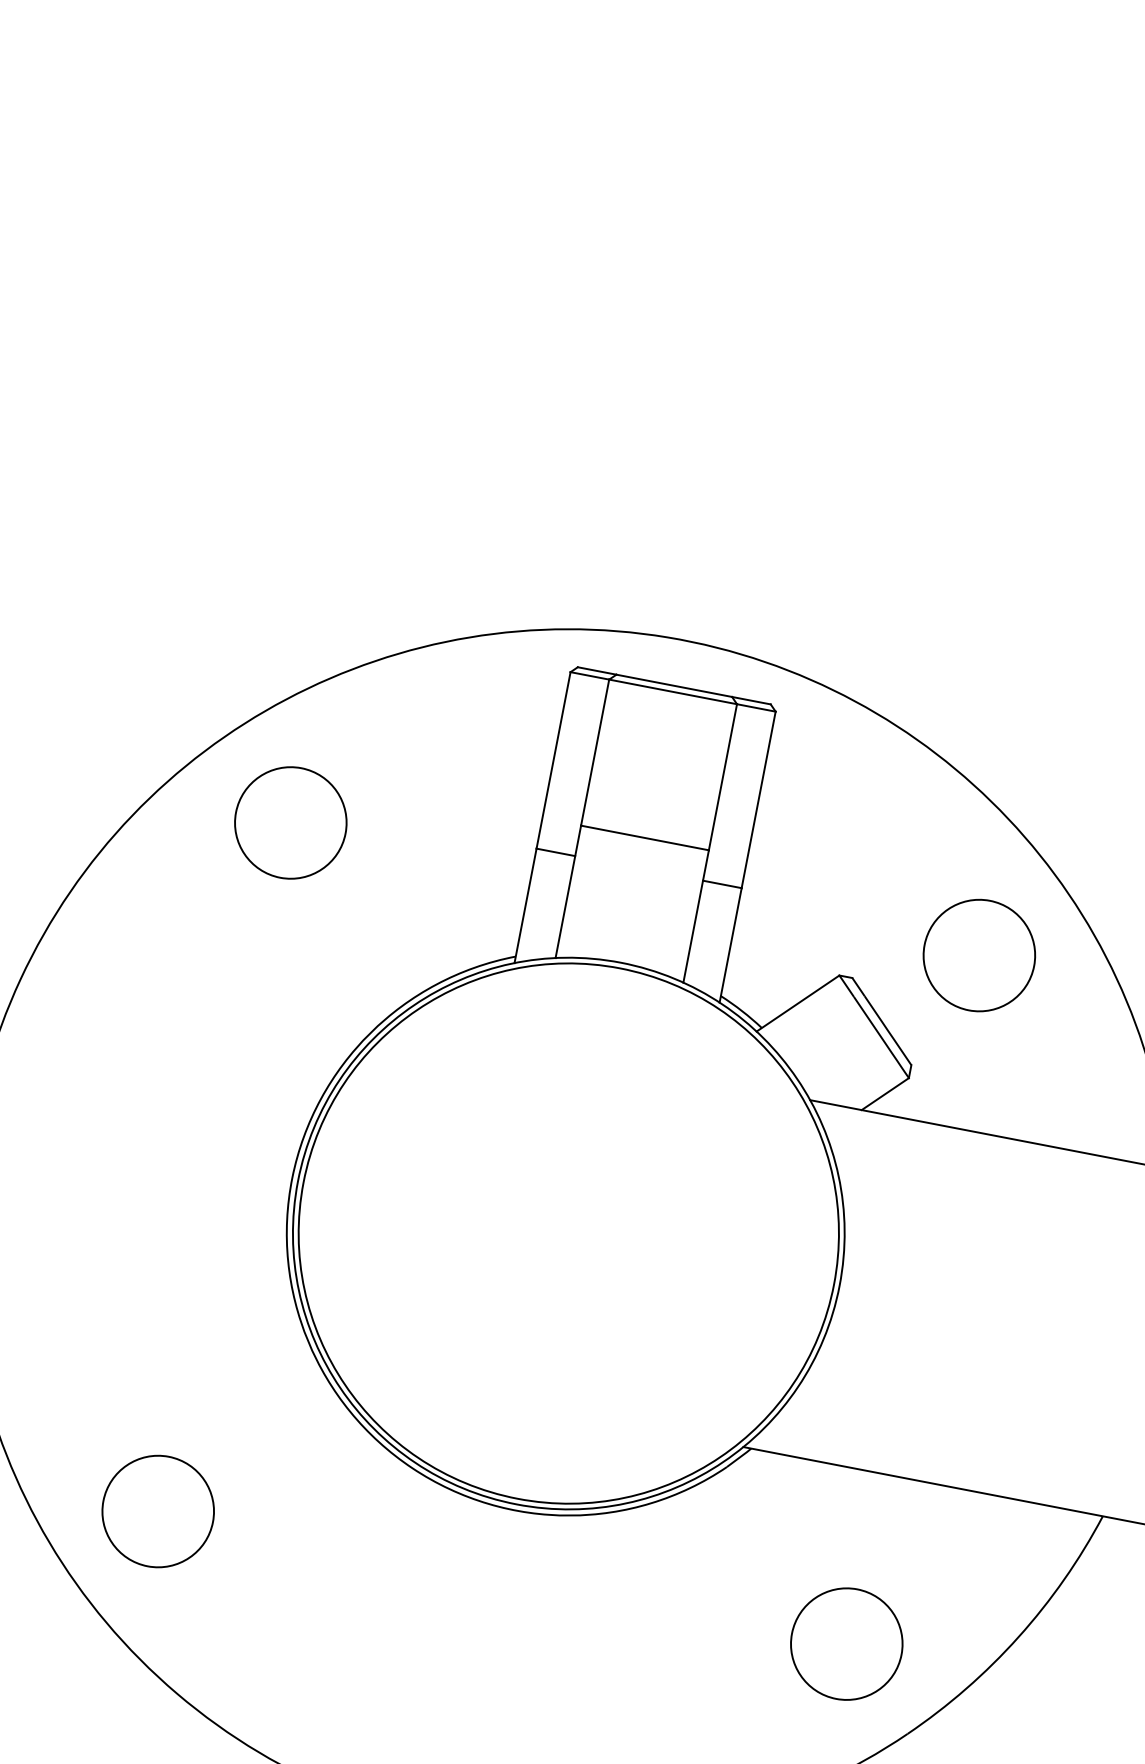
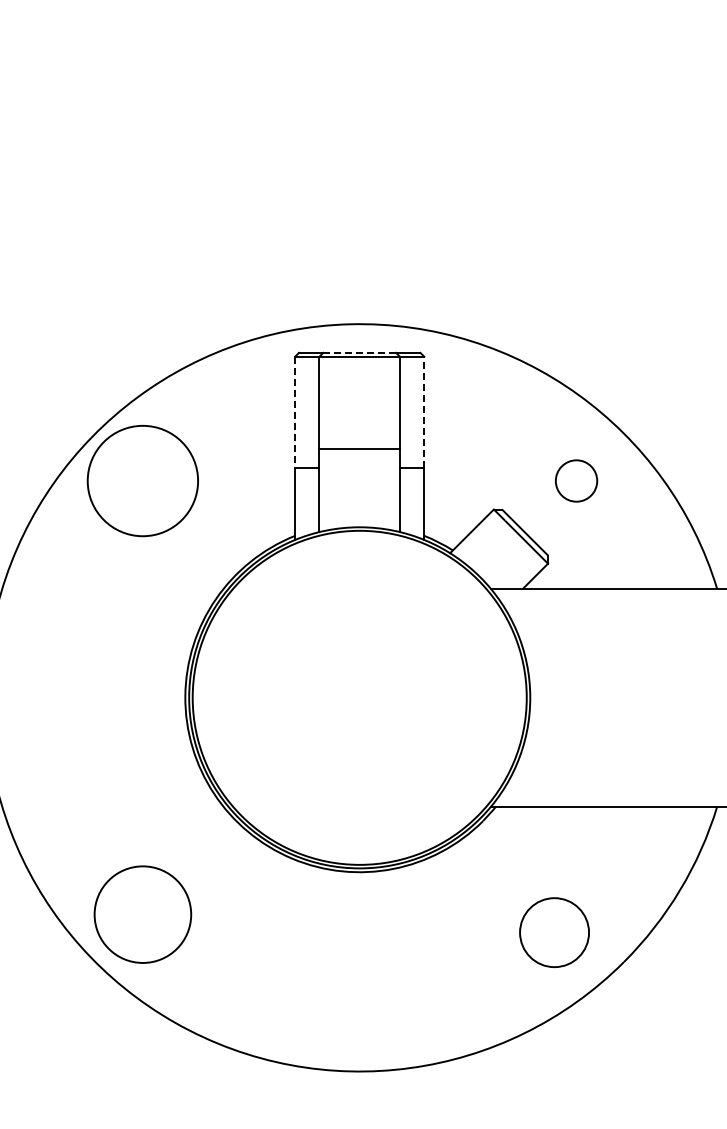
line: (675, 685) -> (360, 352), solid -> dashed
line: (554, 760) -> (295, 412), solid -> dashed
line: (758, 800) -> (424, 412), solid -> dashed
circle: (290, 821) -> (142, 480), size x1.6
circle: (979, 954) -> (576, 480), size x0.6
circle: (157, 1511) -> (142, 914), size x1.4
circle: (846, 1643) -> (554, 932), moved

